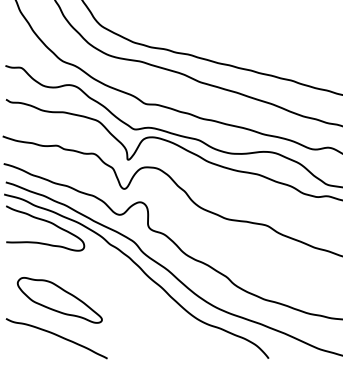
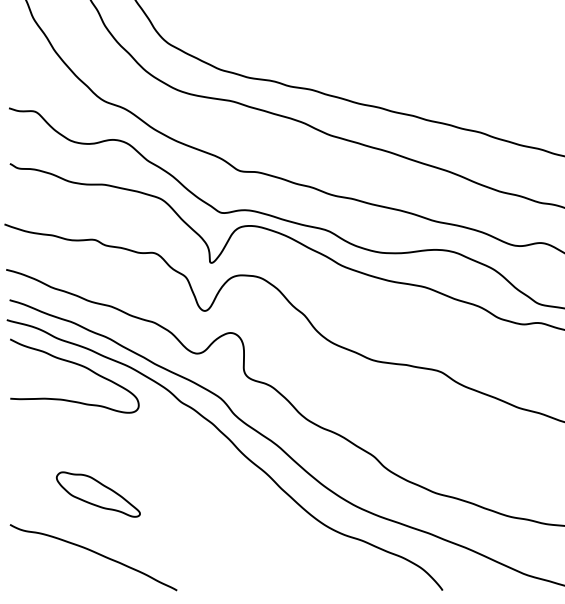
part: (59, 300) -> (98, 494), size x0.6

